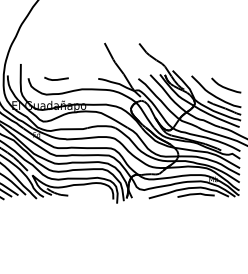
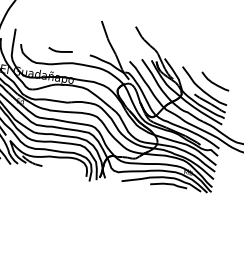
line: (56, 79) -> (60, 51), moved

